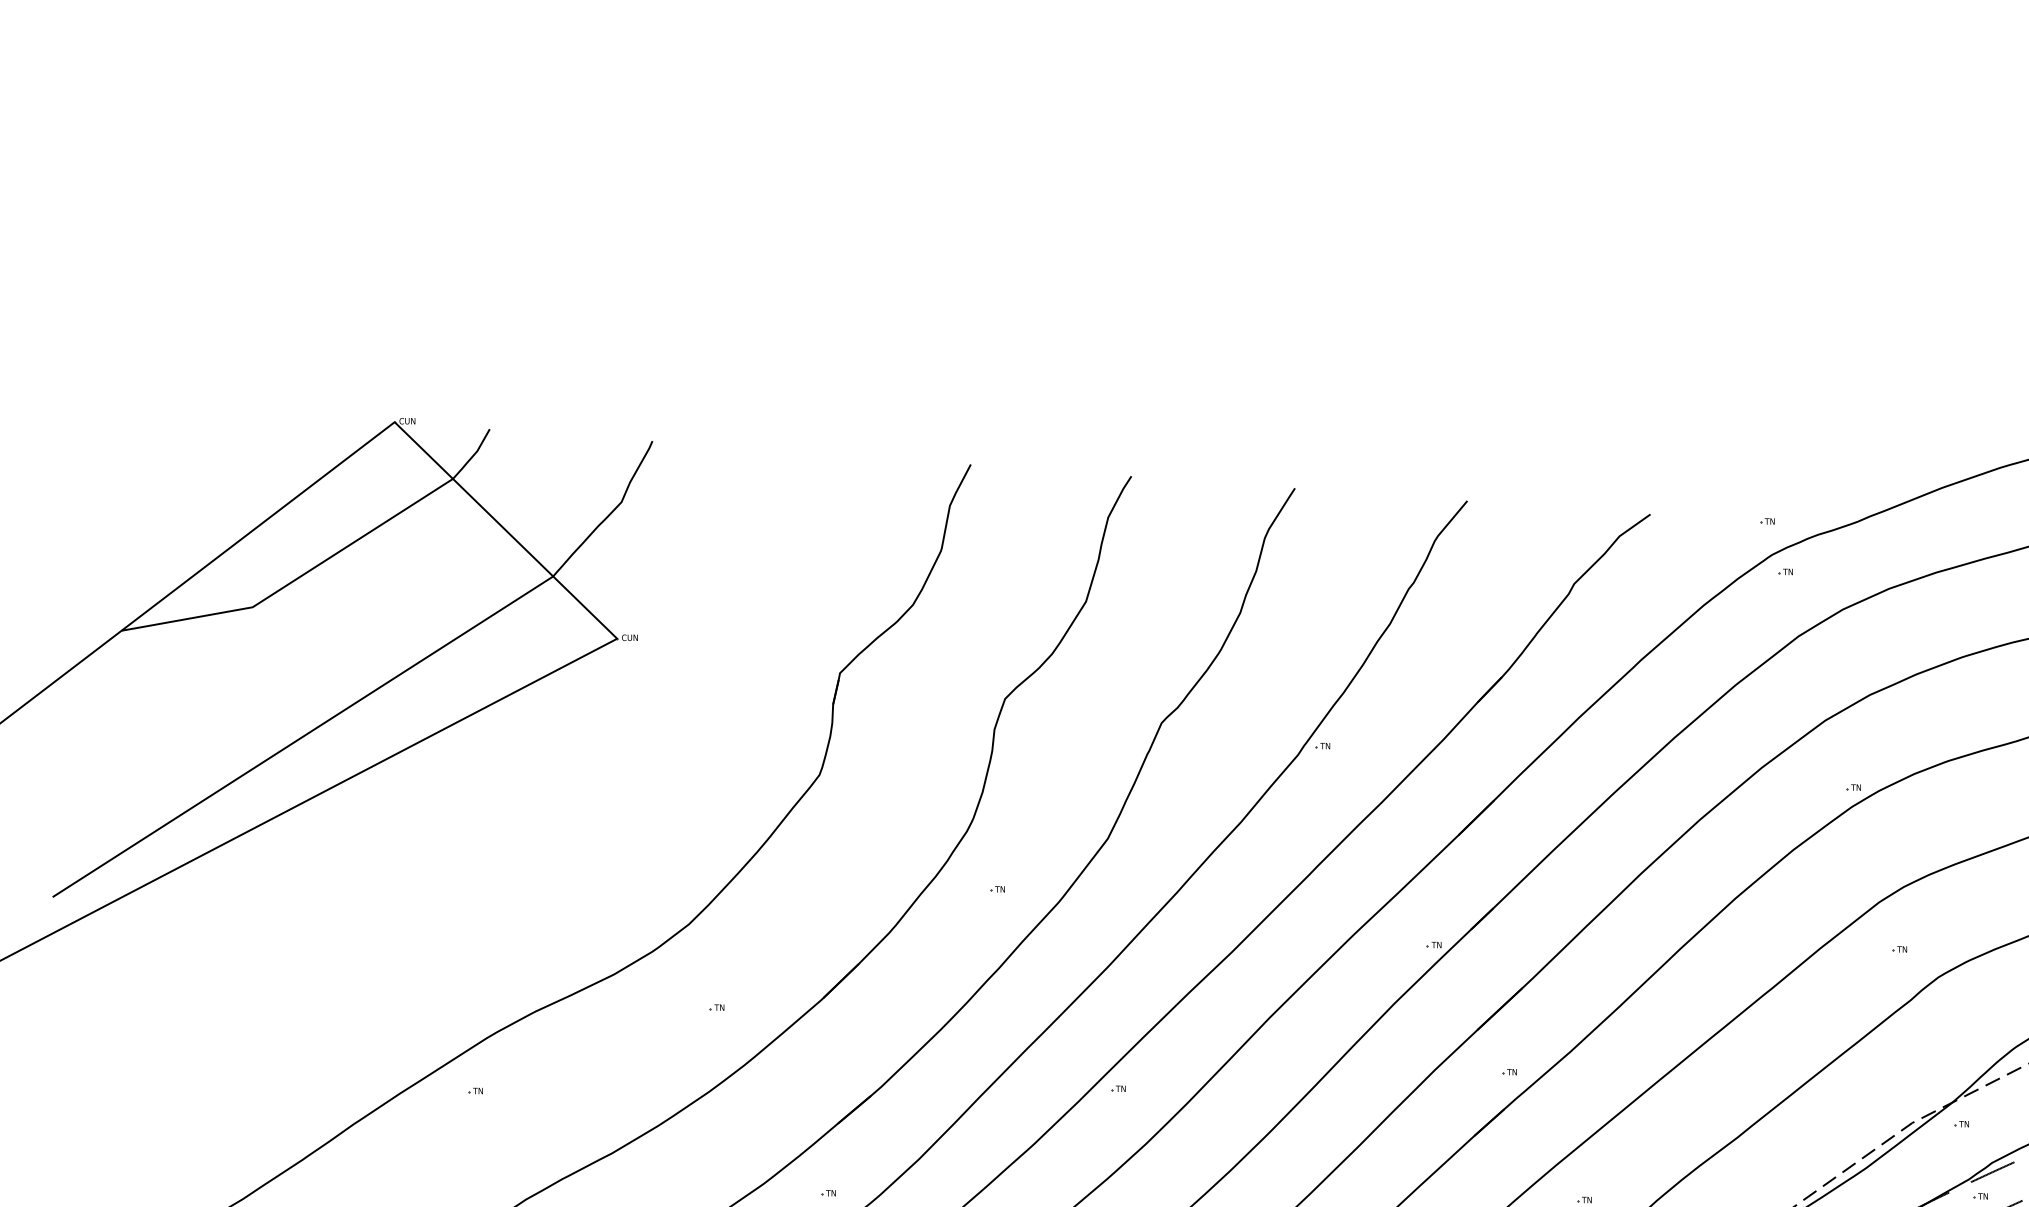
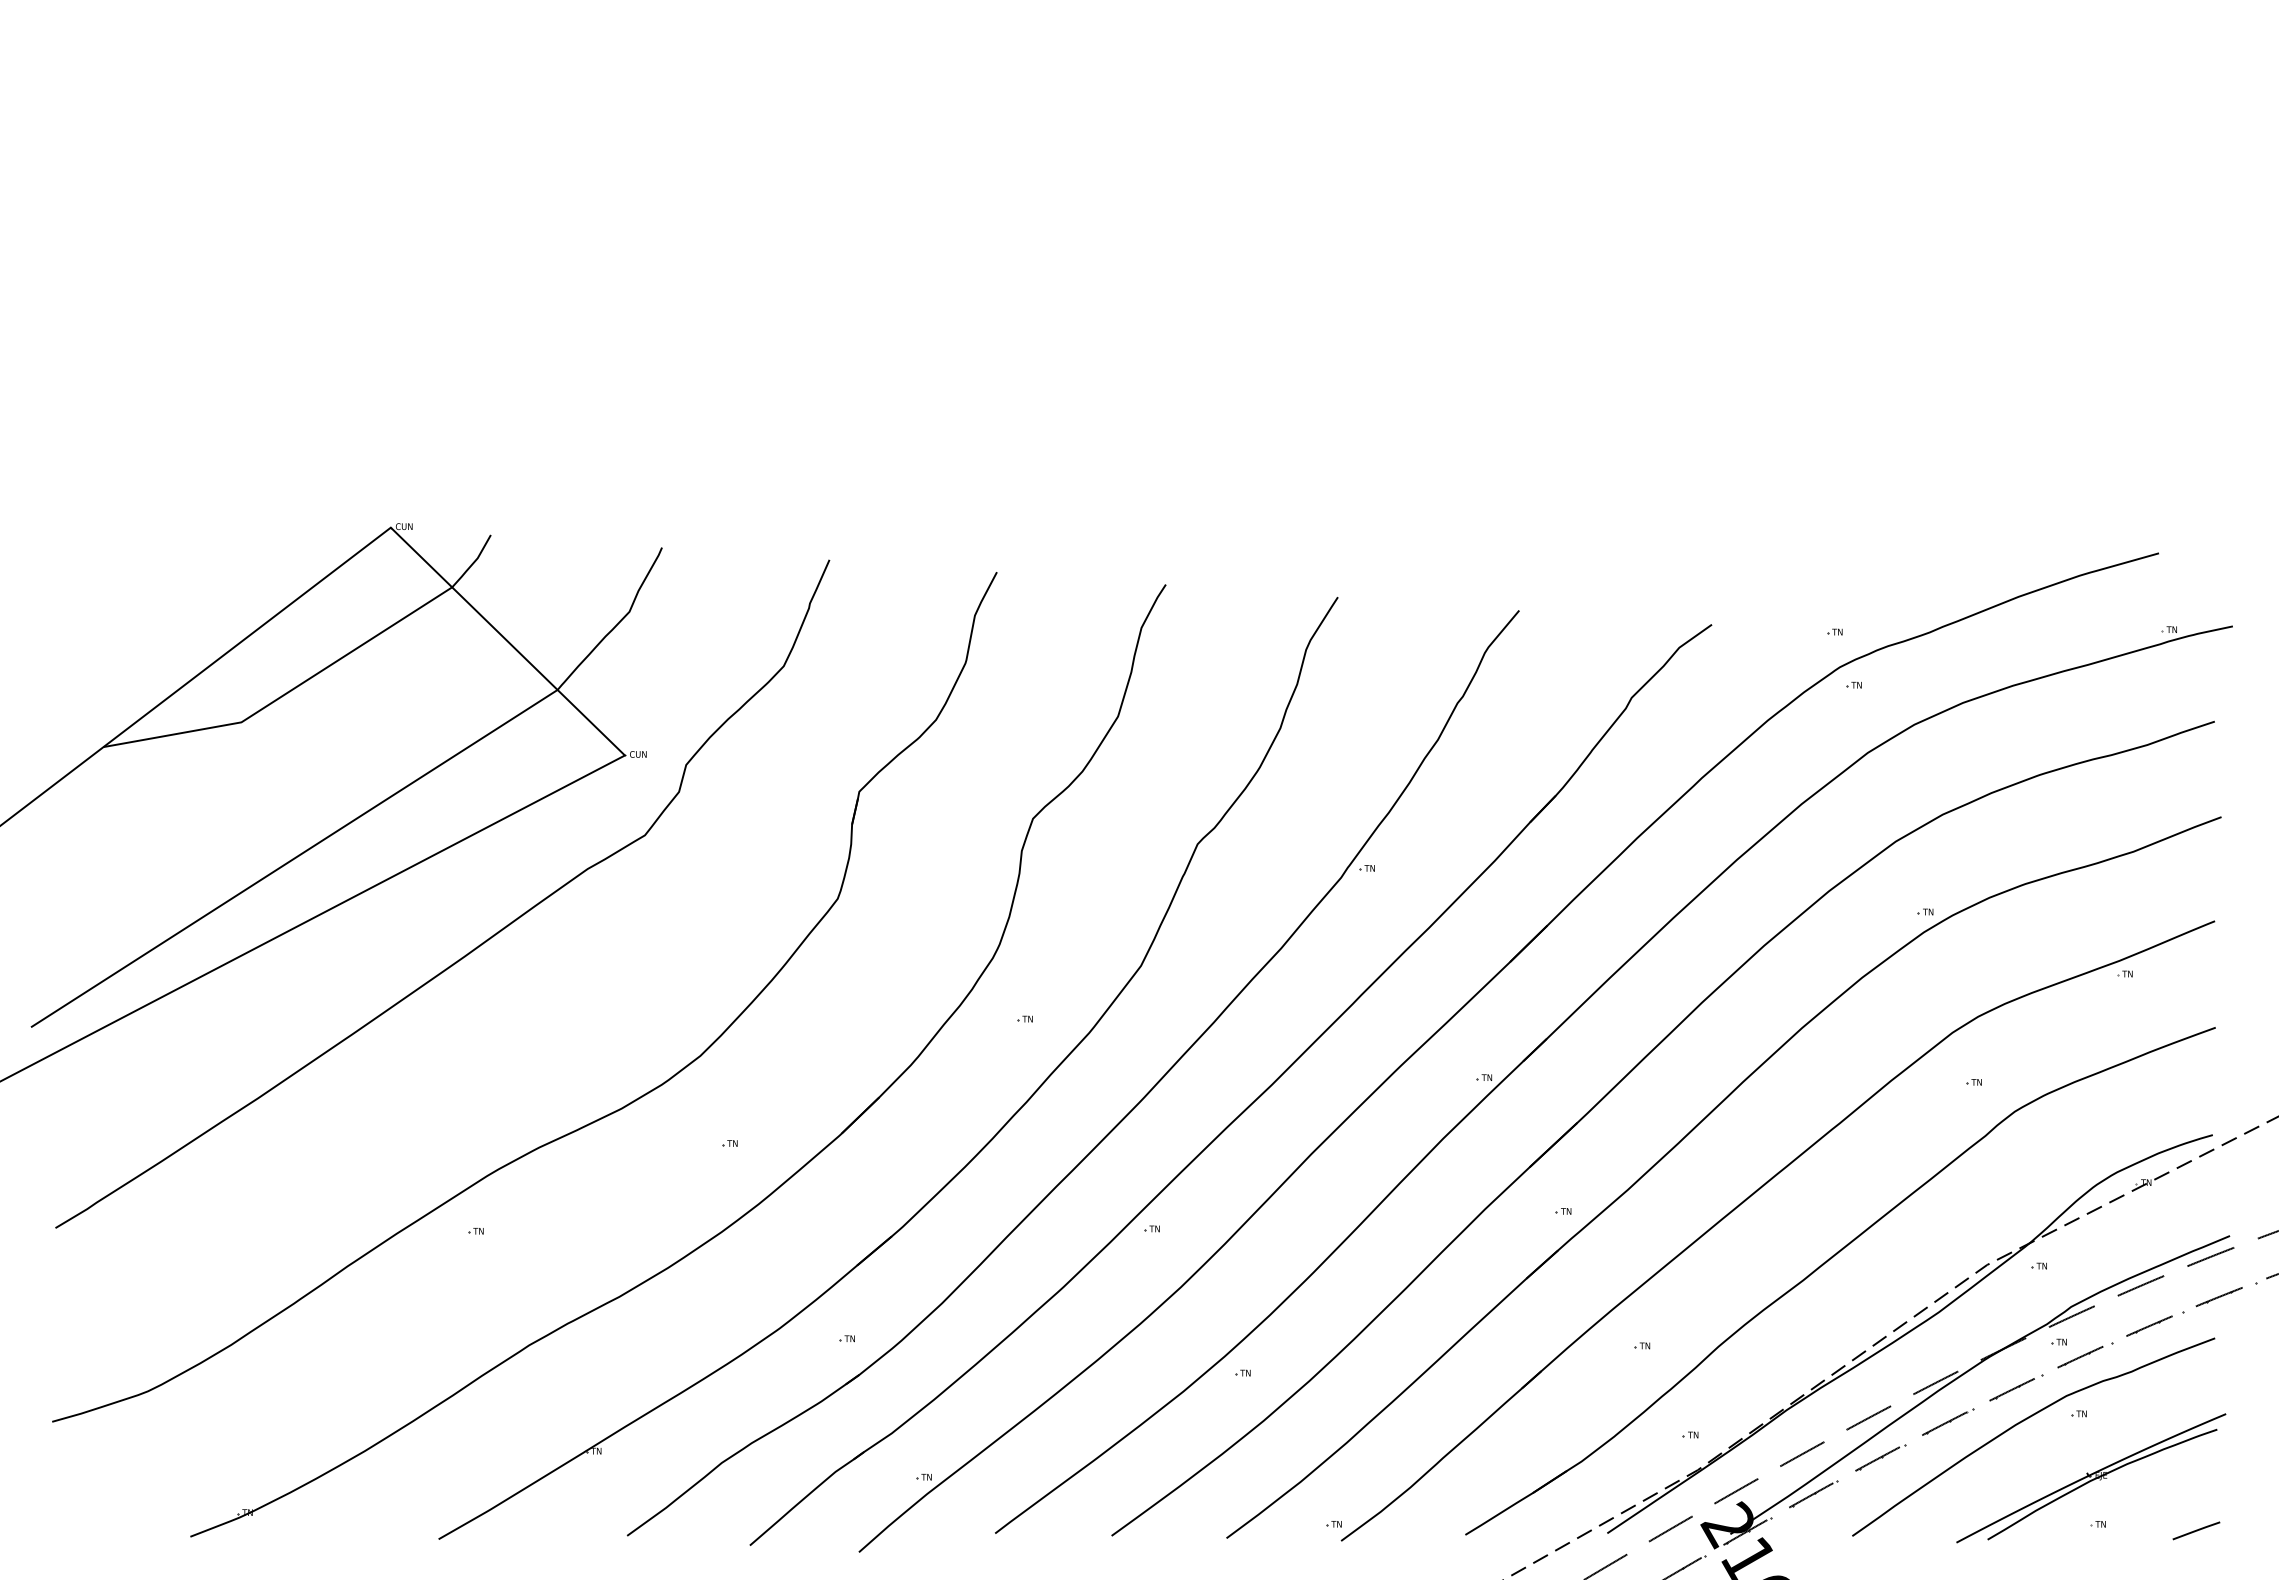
curve: (478, 818) -> (479, 944), added

